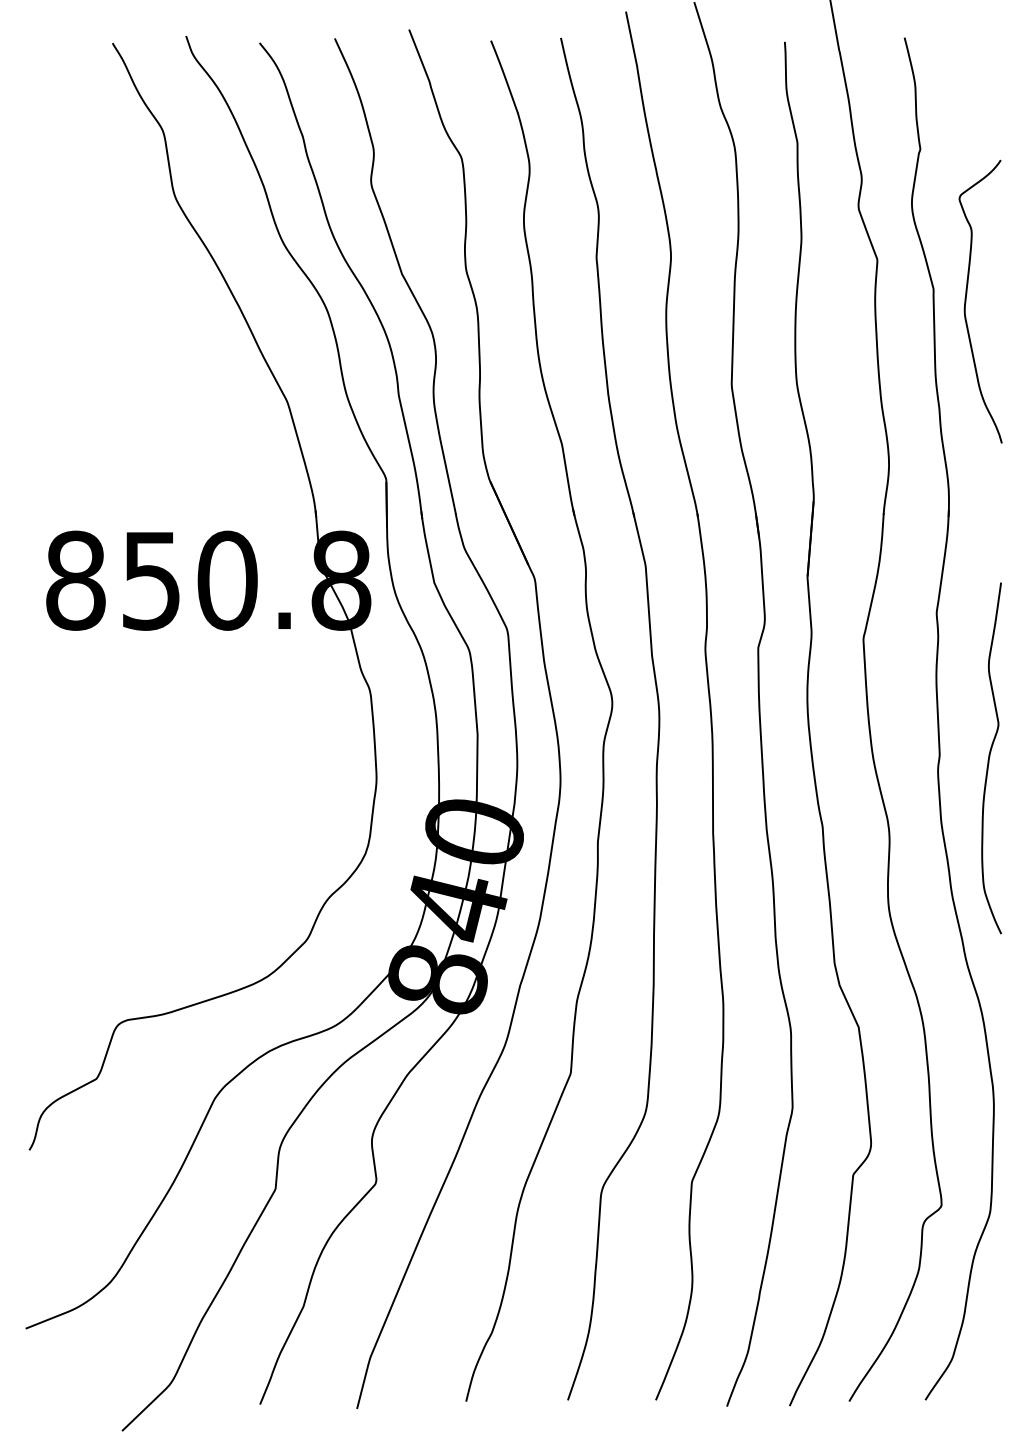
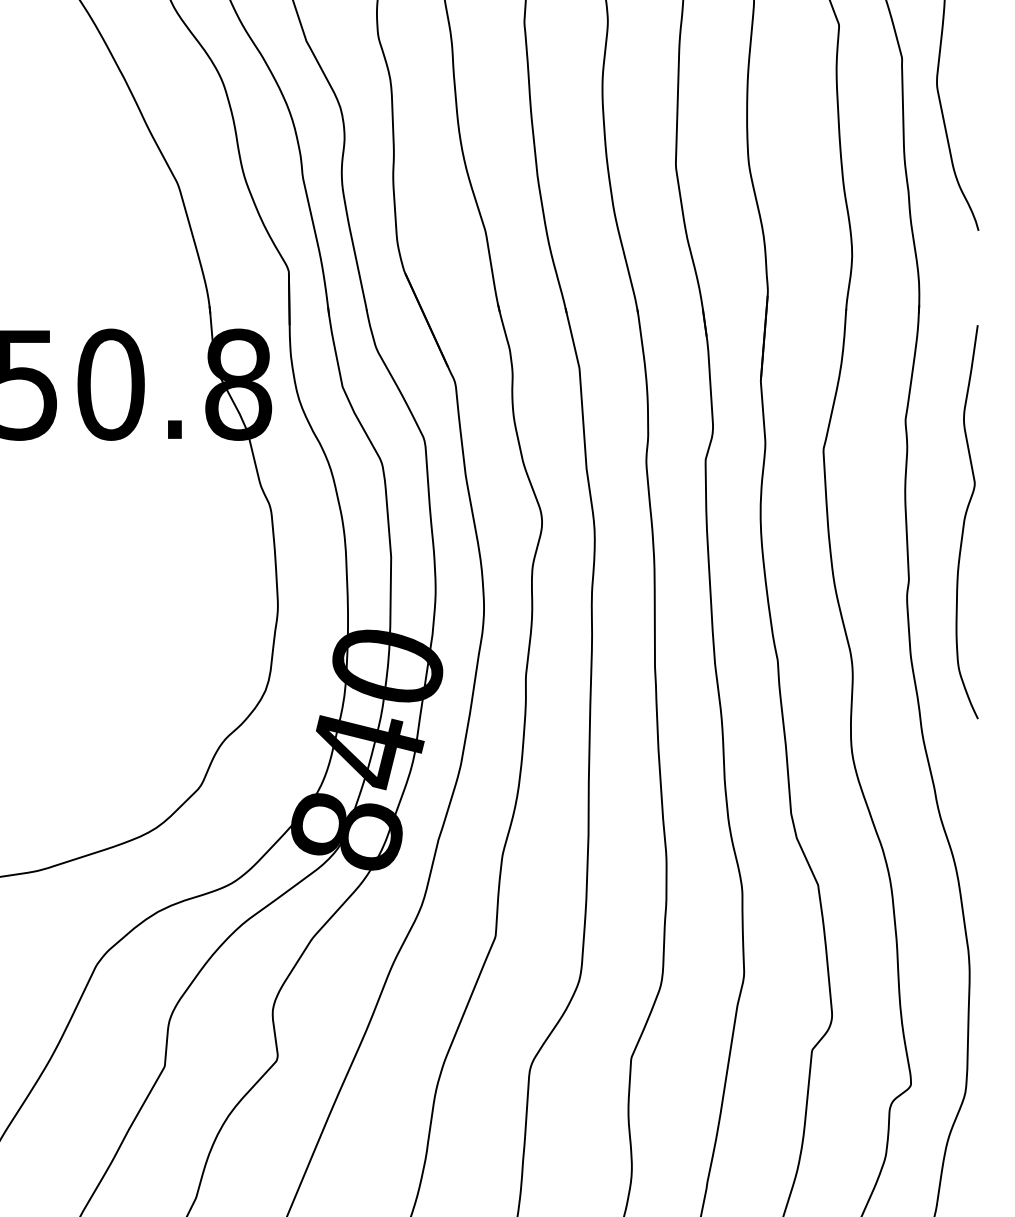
curve: (989, 758) -> (964, 522), moved

